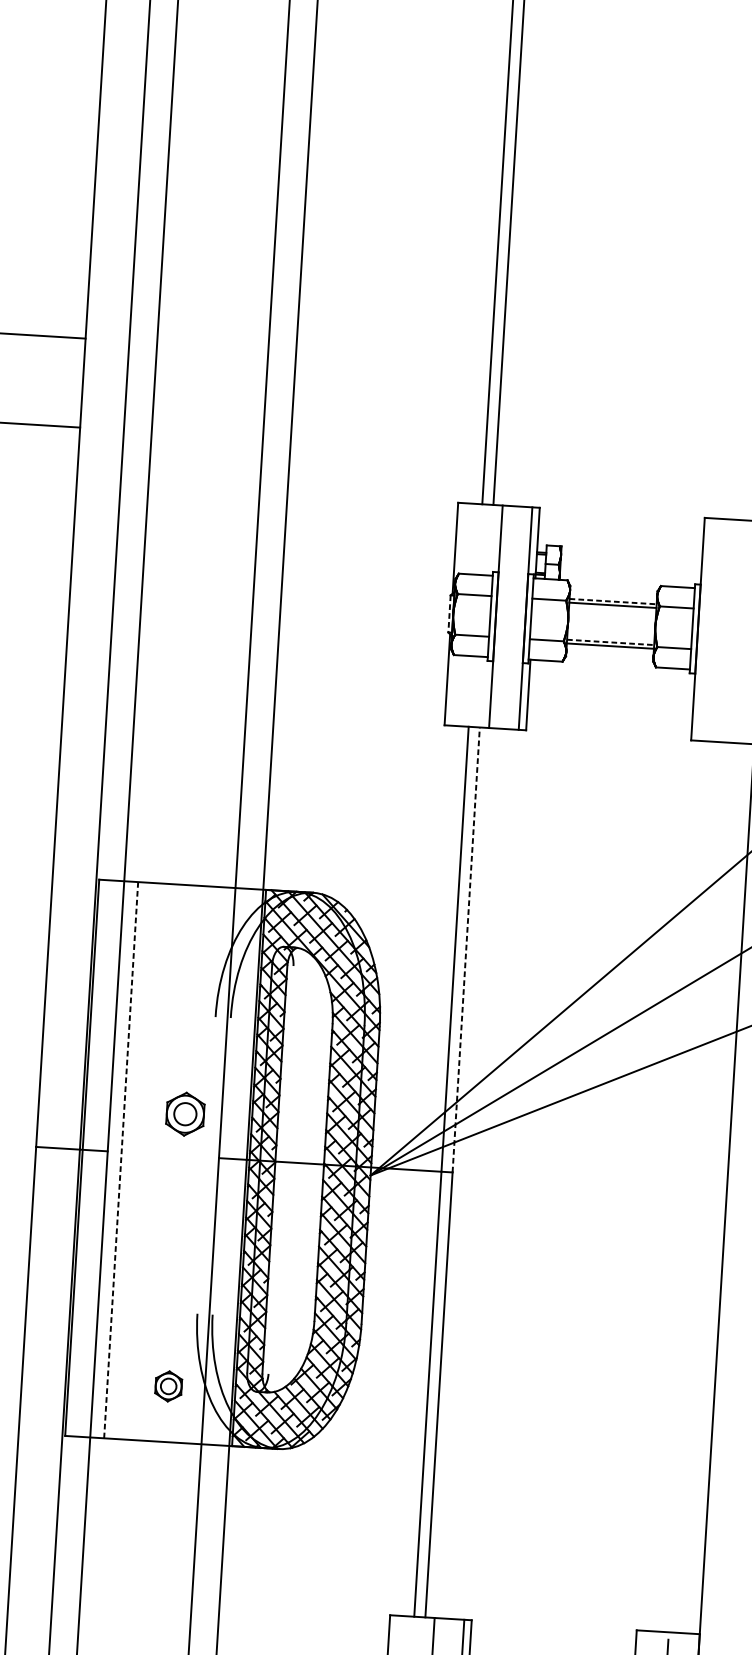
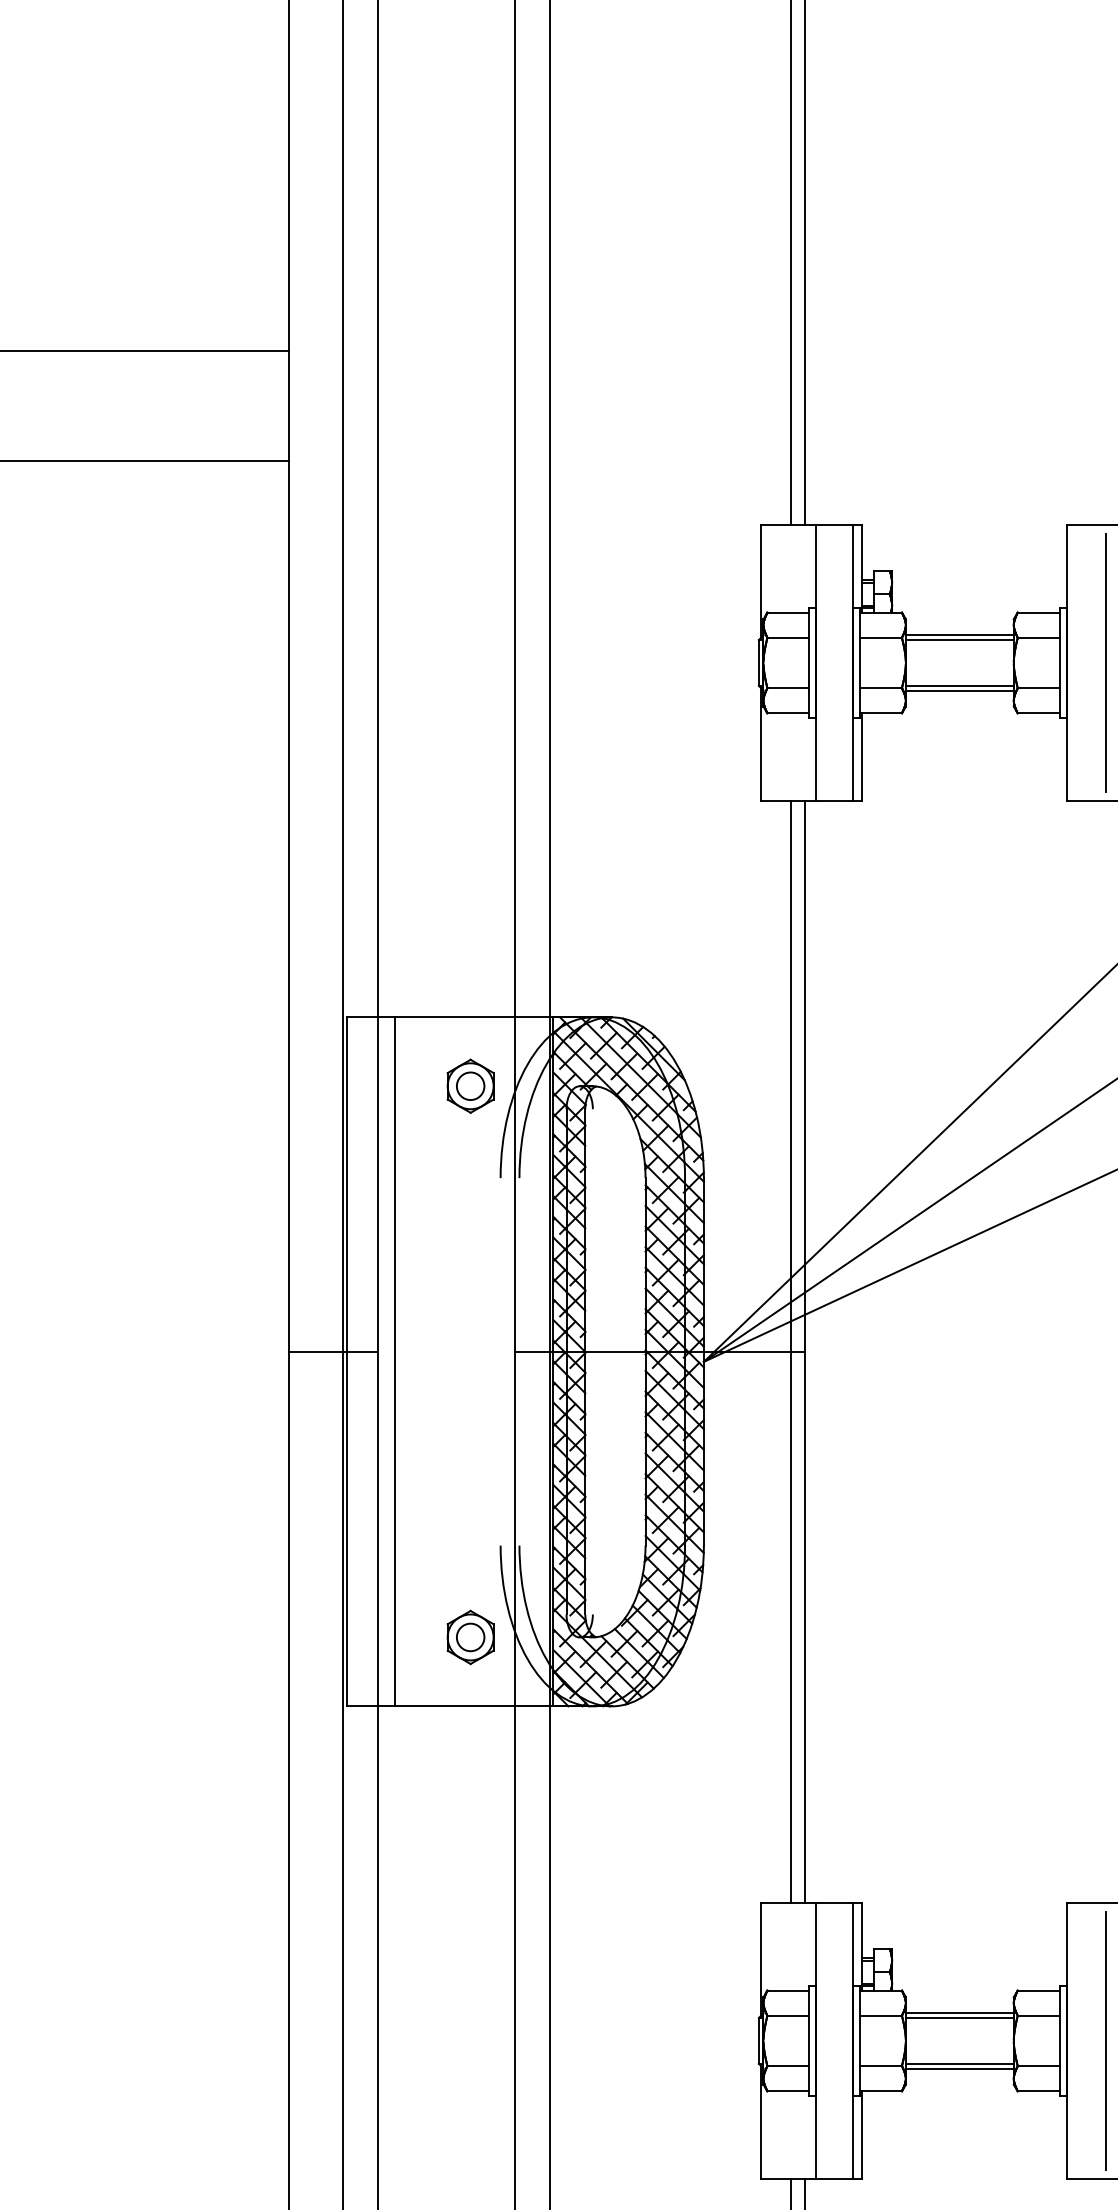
line: (612, 601) -> (959, 635), dashed -> solid
line: (449, 613) -> (758, 662), dashed -> solid
line: (730, 630) -> (1106, 662), added
line: (610, 642) -> (959, 685), dashed -> solid
line: (465, 950) -> (804, 1076), dashed -> solid
part: (185, 1113) -> (470, 1085), moved
line: (120, 1160) -> (394, 1362), dashed -> solid
part: (168, 1386) -> (470, 1637), size x1.43

